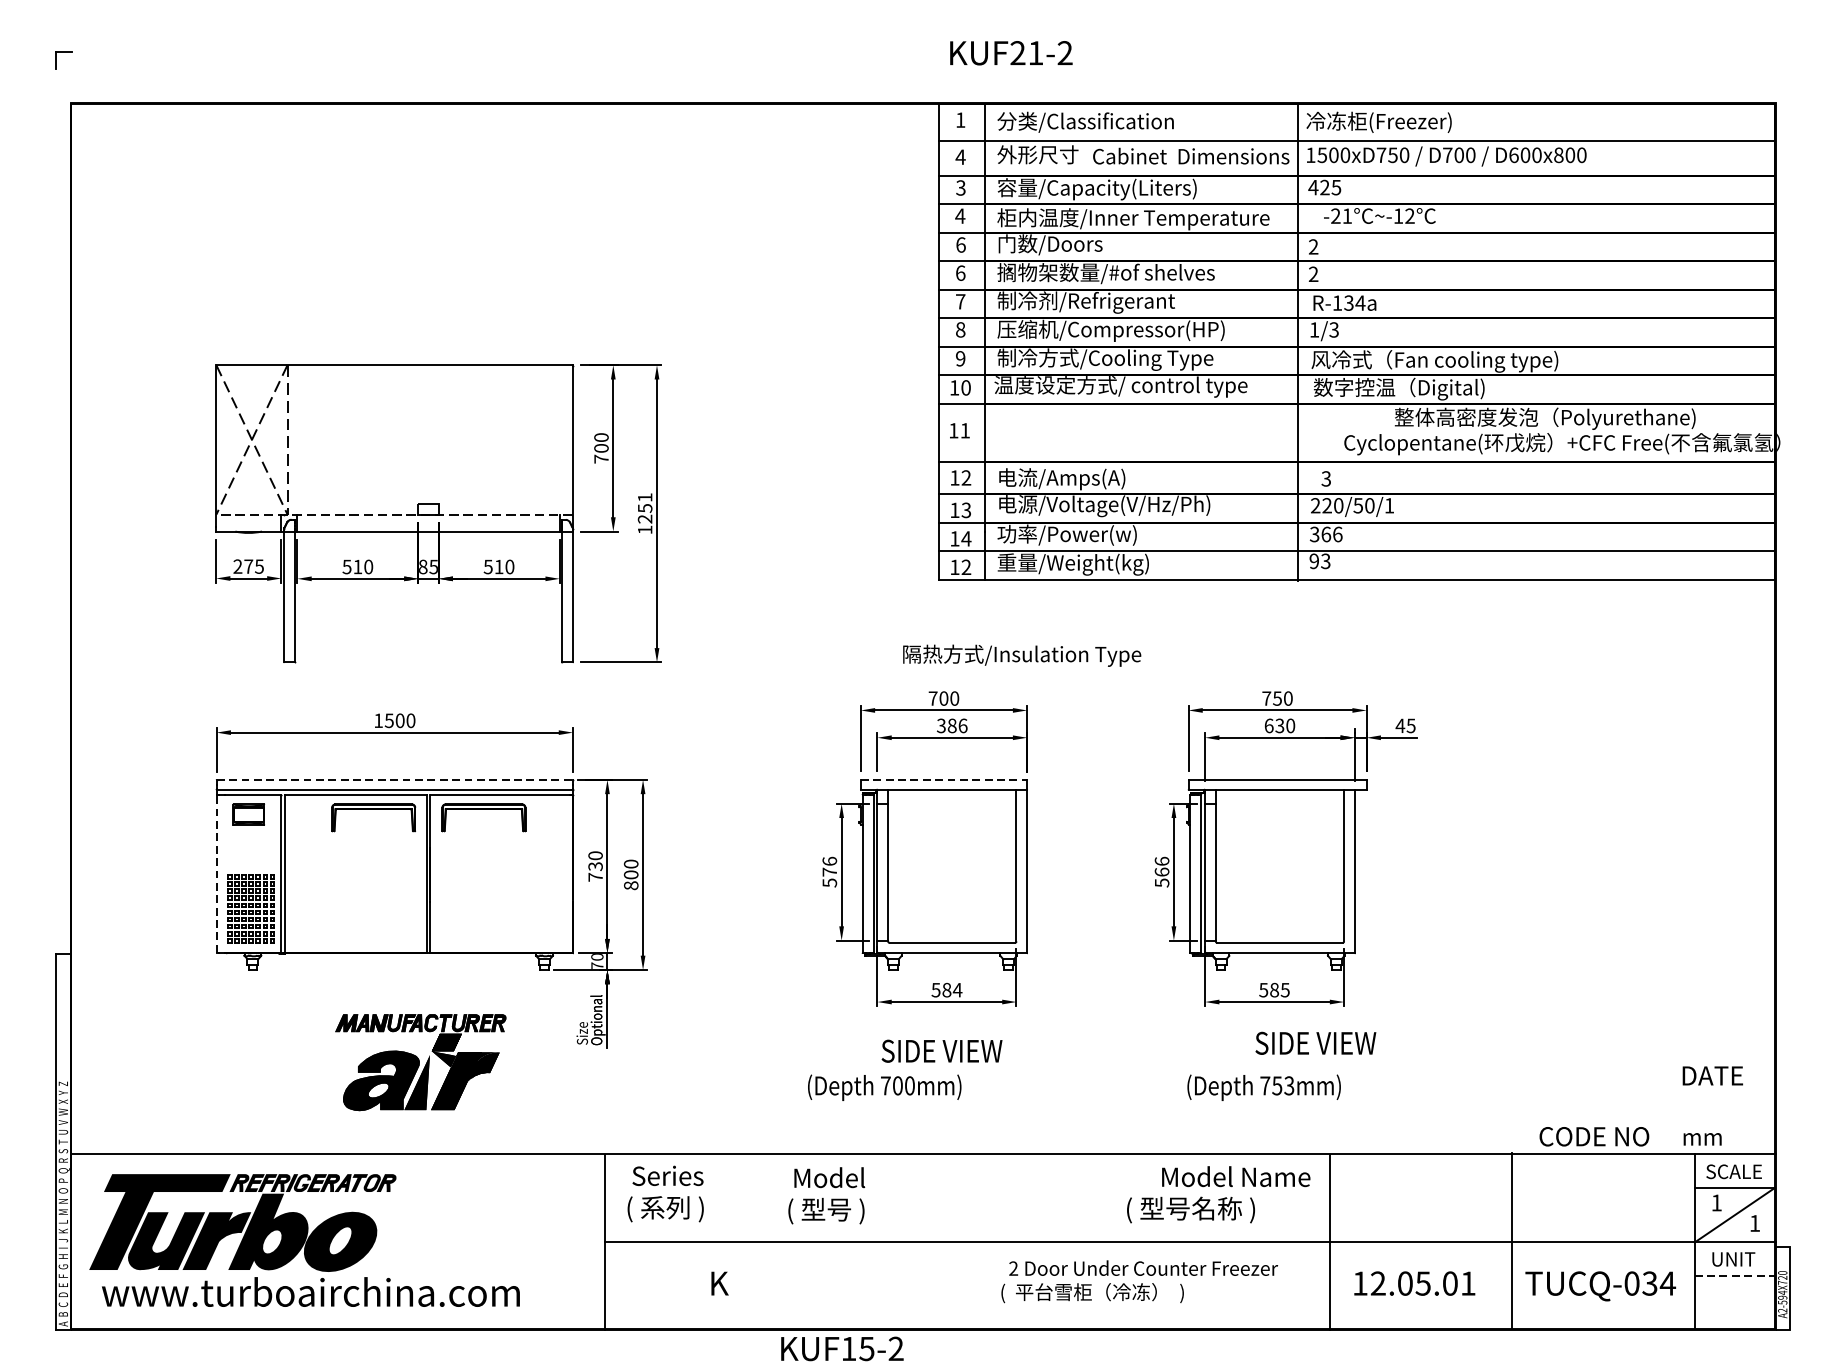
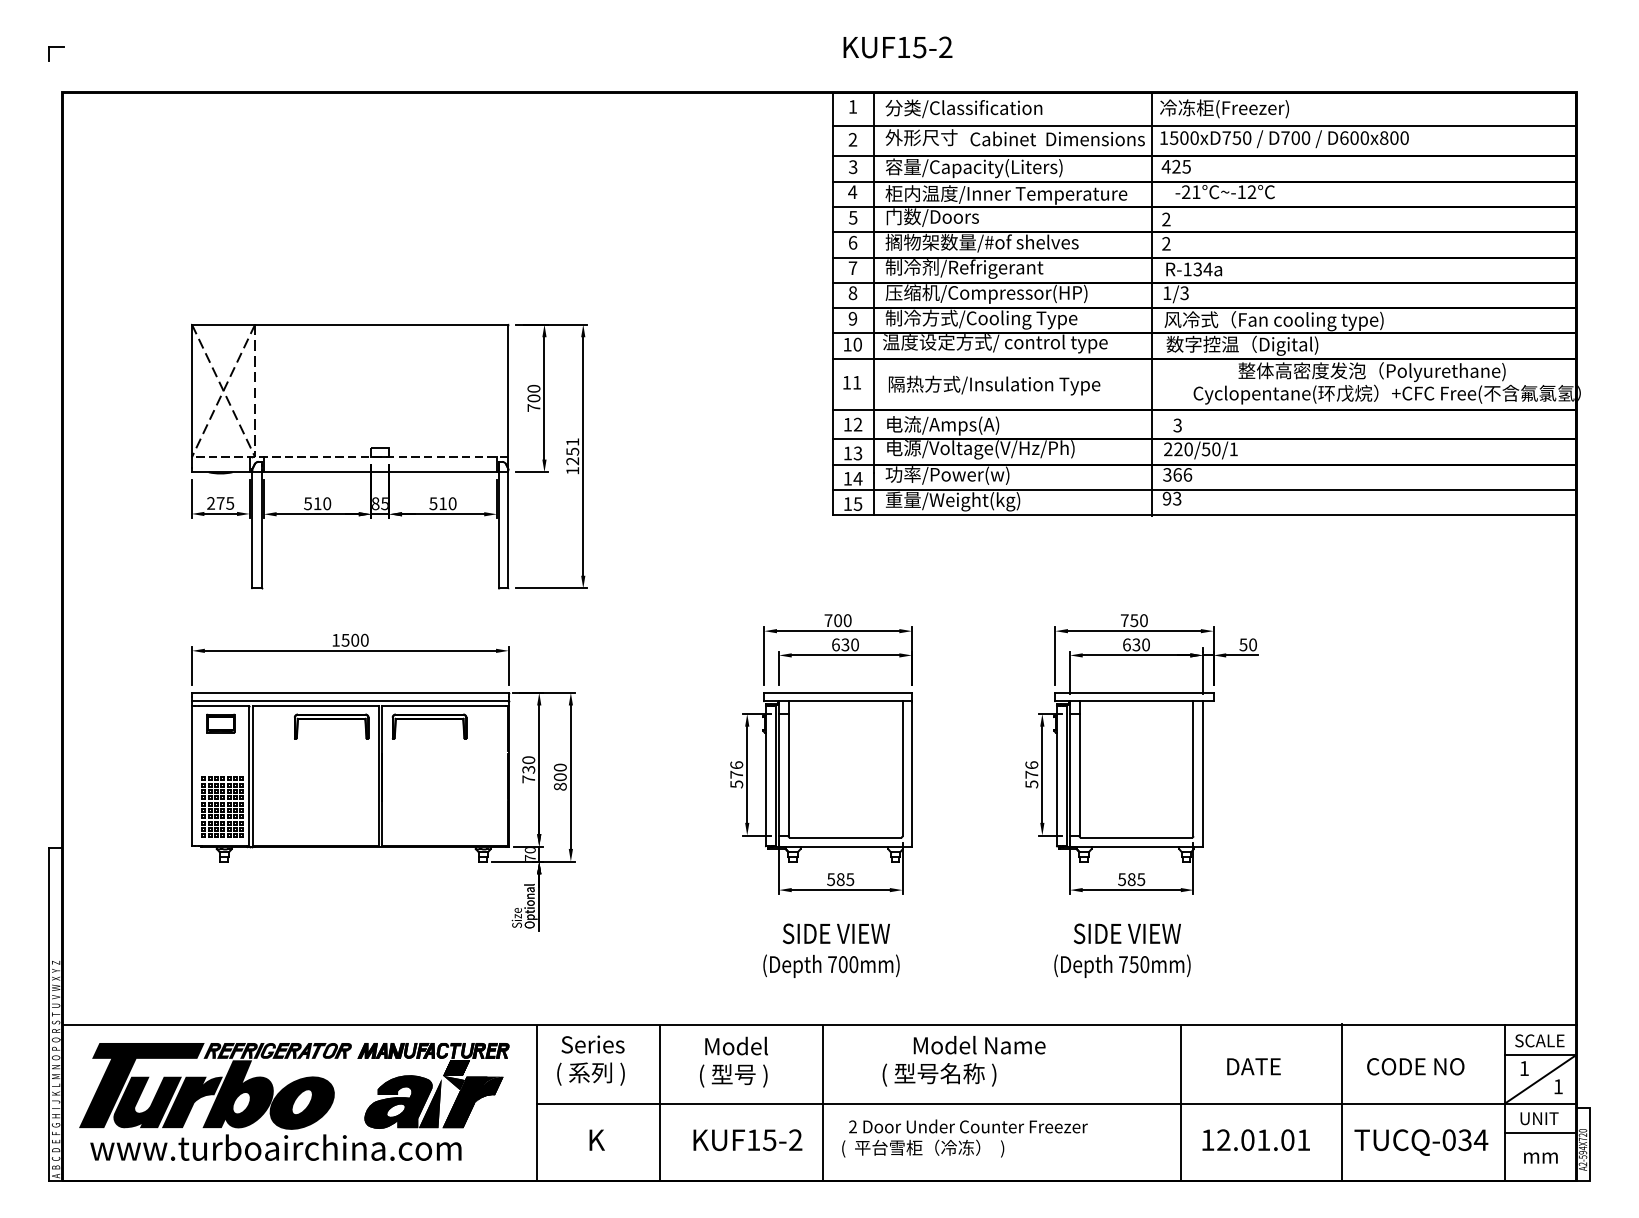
text: (1026, 53) -> (911, 47), KUF21-2 -> KUF15-2
text: (960, 156) -> (852, 139), 4 -> 2
text: (961, 244) -> (853, 217), 6 -> 5
text: (965, 566) -> (857, 503), 12 -> 15
text: (1022, 655) -> (994, 385), moved
text: (952, 725) -> (845, 644), 386 -> 630
text: (1404, 725) -> (1247, 644), 45 -> 50
line: (394, 779) -> (350, 692), dashed -> solid
line: (944, 779) -> (838, 692), dashed -> solid
text: (1161, 871) -> (1031, 774), 566 -> 576
line: (216, 872) -> (192, 775), dashed -> solid
text: (957, 990) -> (850, 879), 584 -> 585
text: (1314, 1043) -> (1126, 933), moved
part: (420, 1062) -> (433, 1085), moved
text: (1712, 1075) -> (1253, 1066), moved
text: (1288, 1085) -> (1144, 964), 753mm) -> 750mm)
text: (884, 1086) -> (831, 965), moved
text: (1594, 1136) -> (1415, 1066), moved
text: (1702, 1138) -> (1540, 1157), moved
text: (1218, 1195) -> (963, 1061), moved
line: (742, 1242) -> (659, 1103), added
line: (926, 1242) -> (822, 1103), added
line: (1734, 1276) -> (1540, 1133), dashed -> solid
text: (1139, 1281) -> (964, 1138), moved
text: (719, 1282) -> (596, 1139), moved
text: (1422, 1283) -> (1263, 1140), 12.05.01 -> 12.01.01
text: (841, 1348) -> (747, 1139), moved

